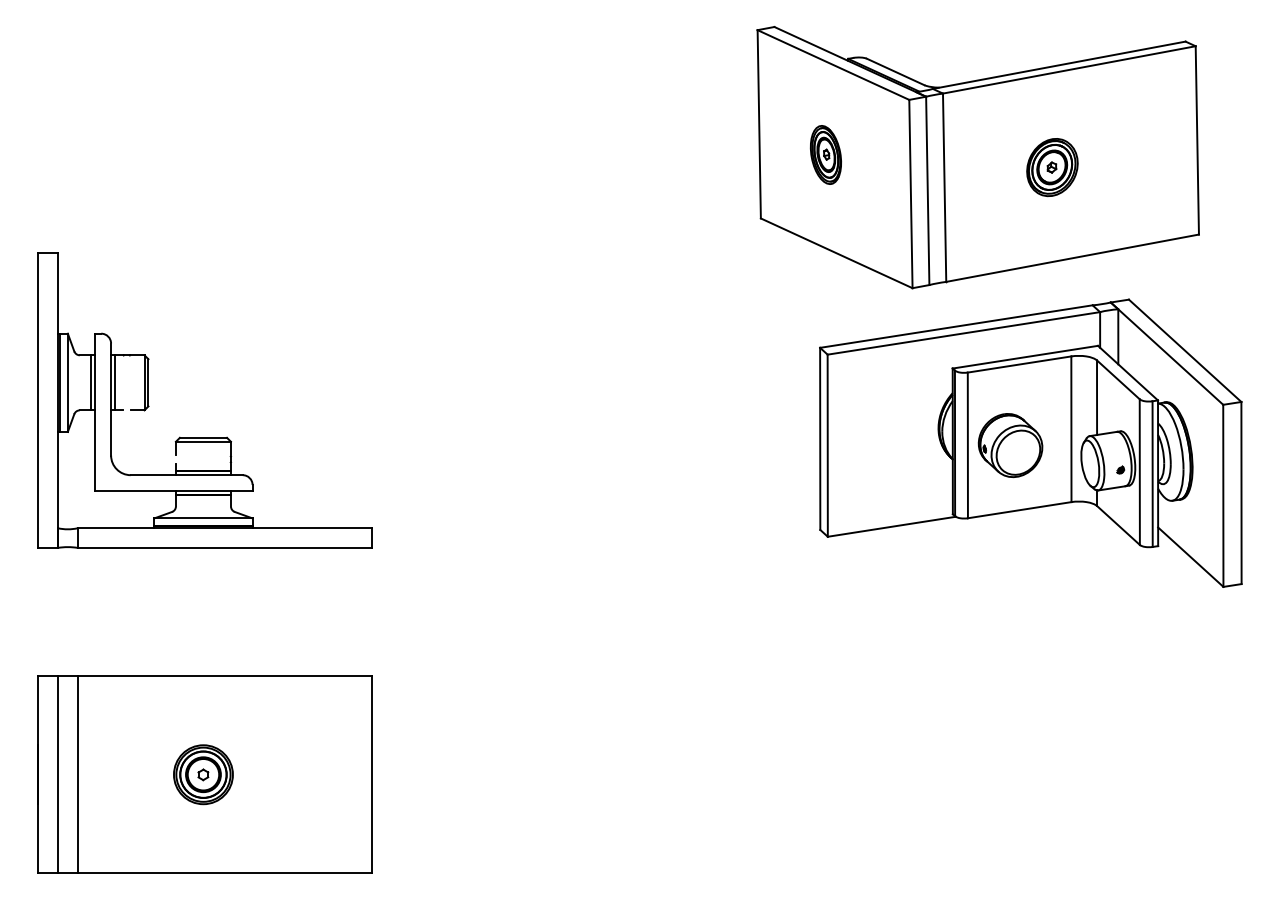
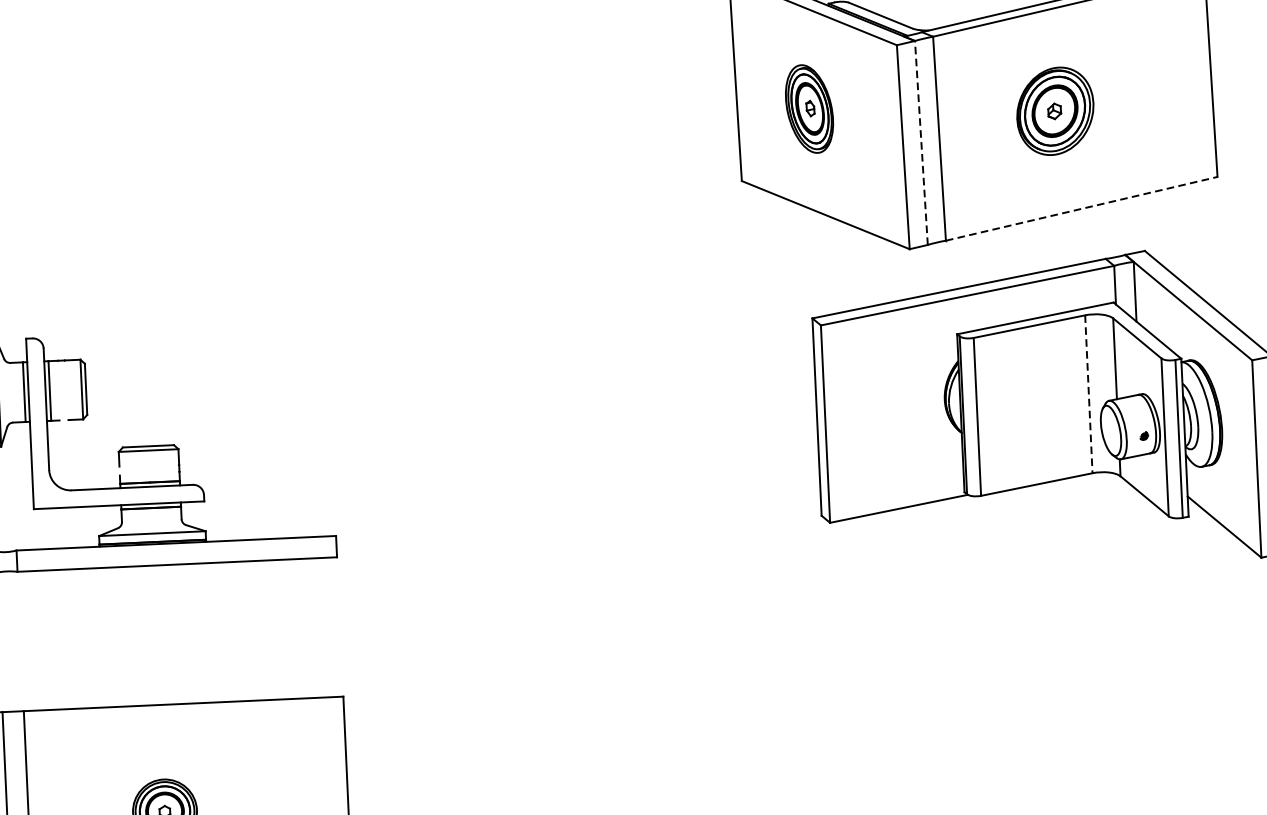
part: (825, 154) -> (808, 108), size x1.4
part: (1052, 167) -> (1055, 111), size x1.4
line: (927, 190) -> (921, 142), solid -> dashed
line: (1072, 258) -> (1081, 209), solid -> dashed
line: (1071, 429) -> (1088, 394), solid -> dashed
part: (1010, 445) -> (1023, 414), removed

